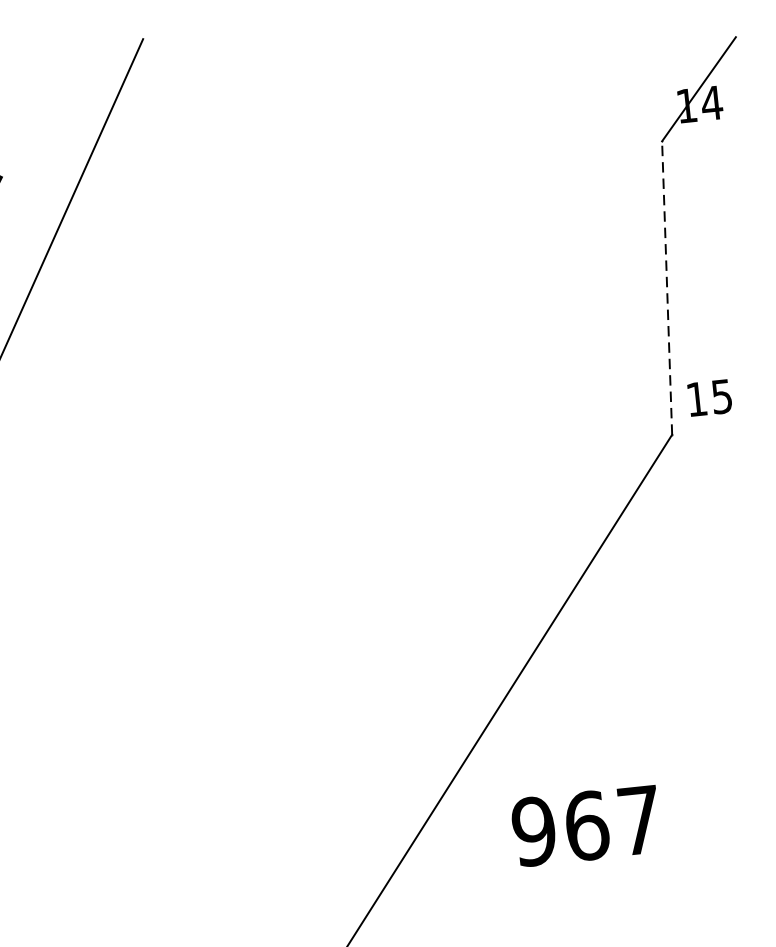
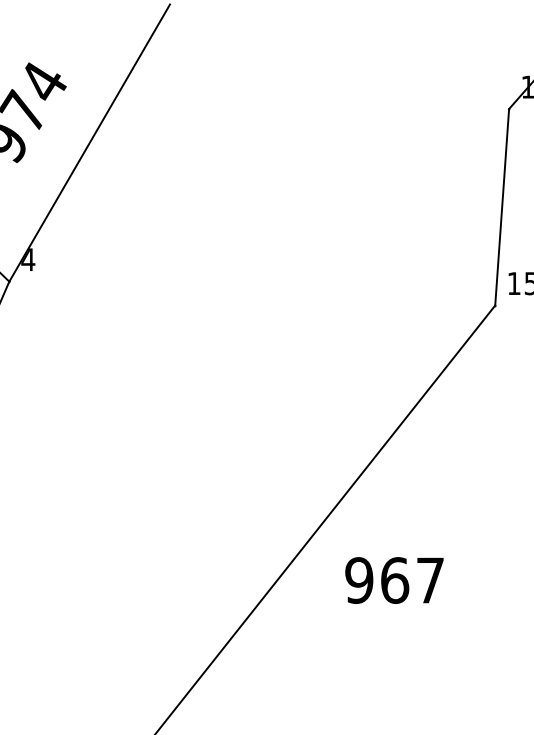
line: (667, 286) -> (502, 206), dashed -> solid
text: (586, 825) -> (394, 580), moved

